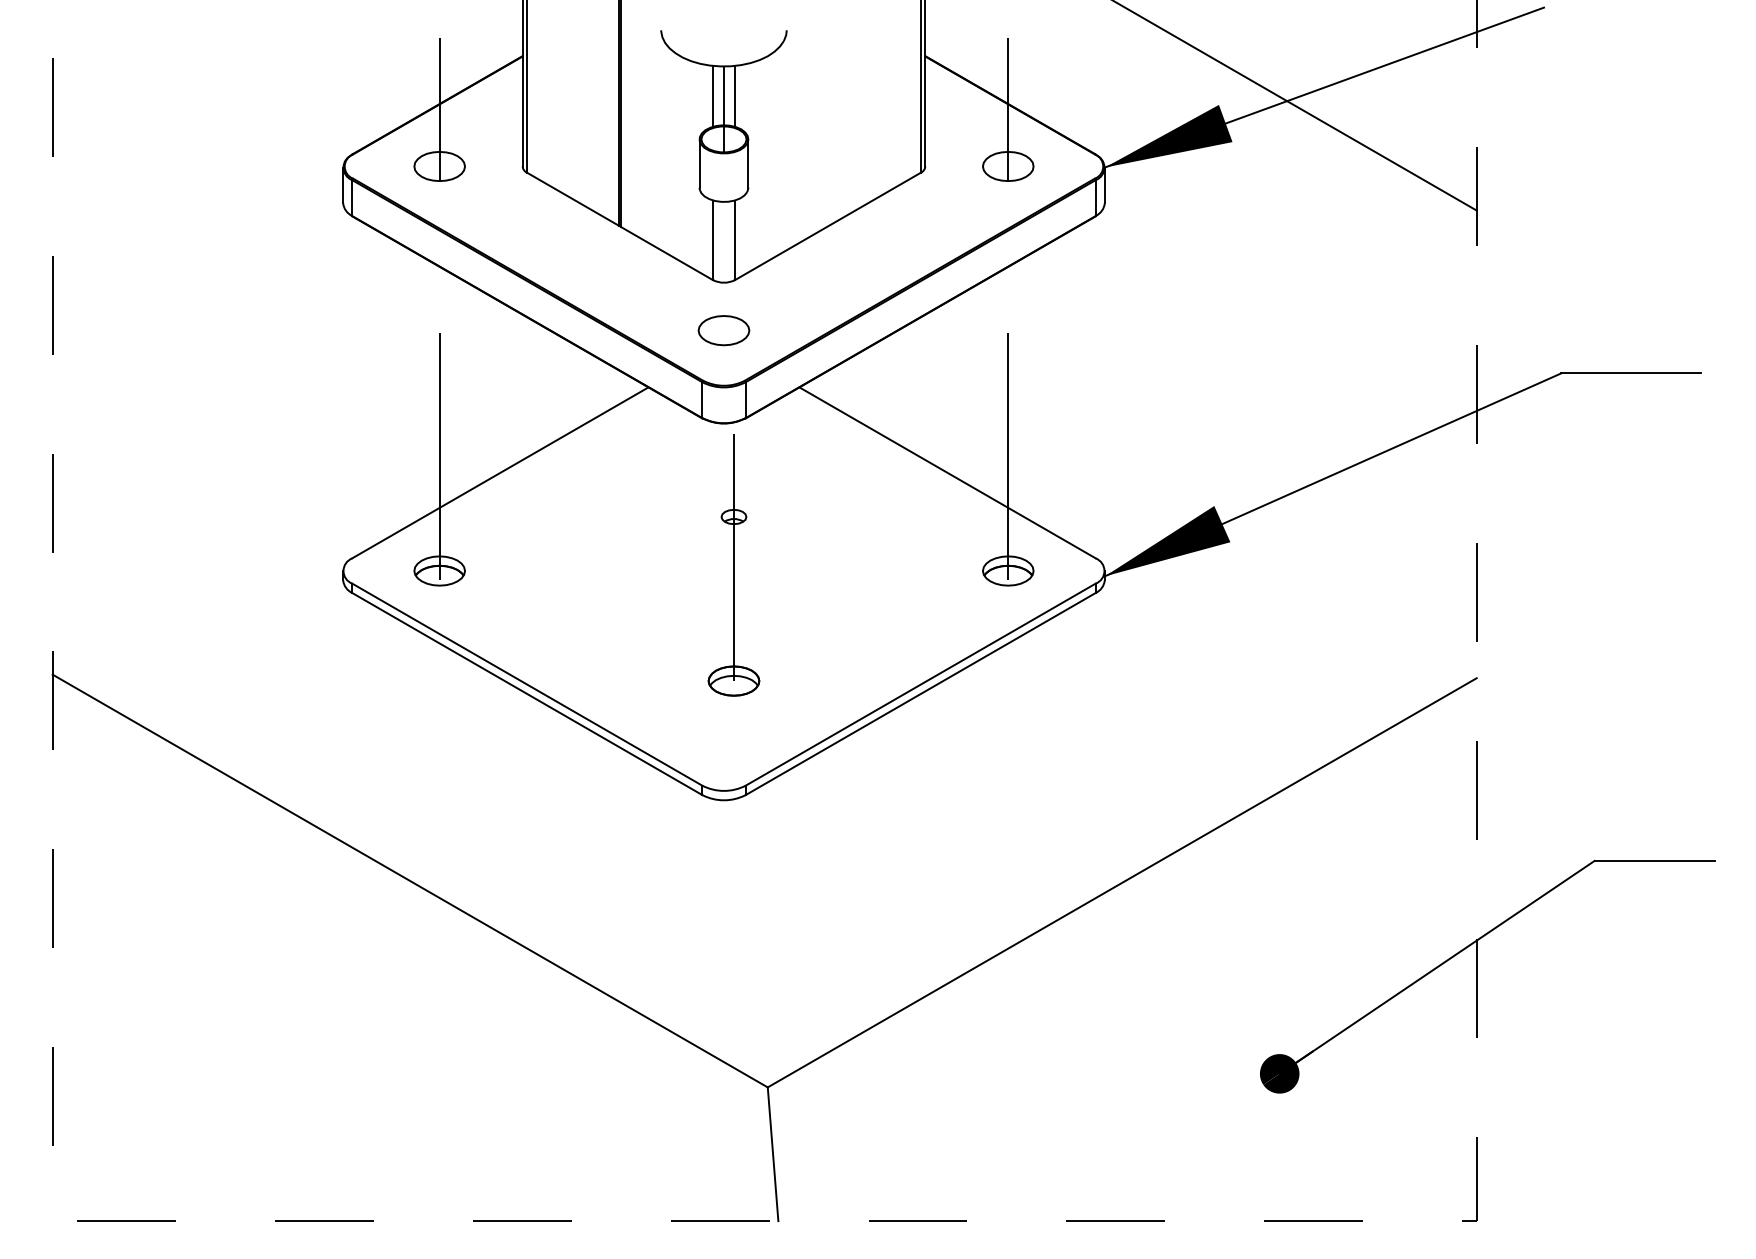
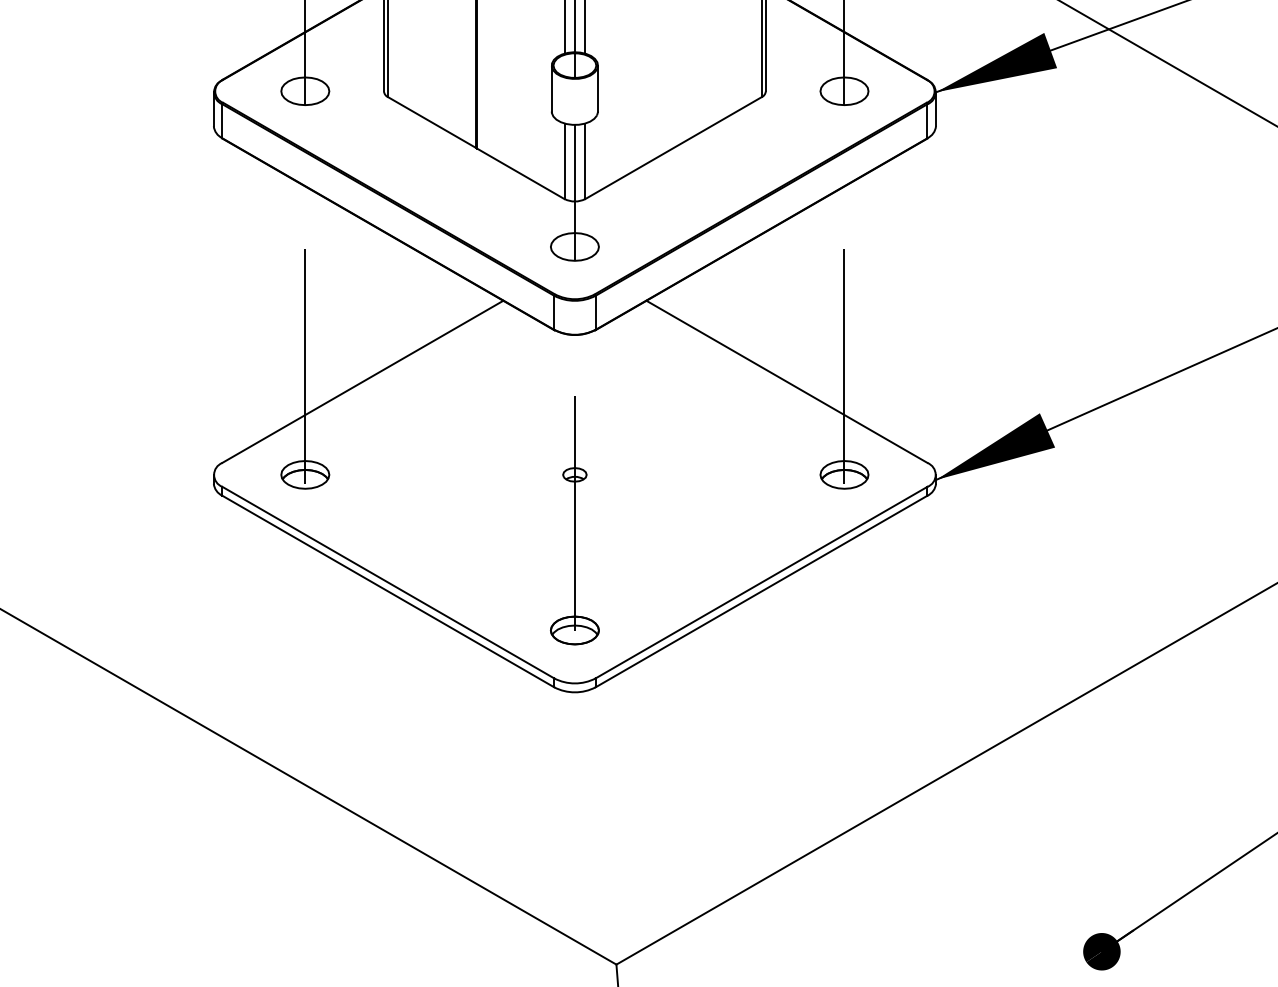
line: (724, 273) -> (575, 192), added
part: (733, 565) -> (574, 520), moved

